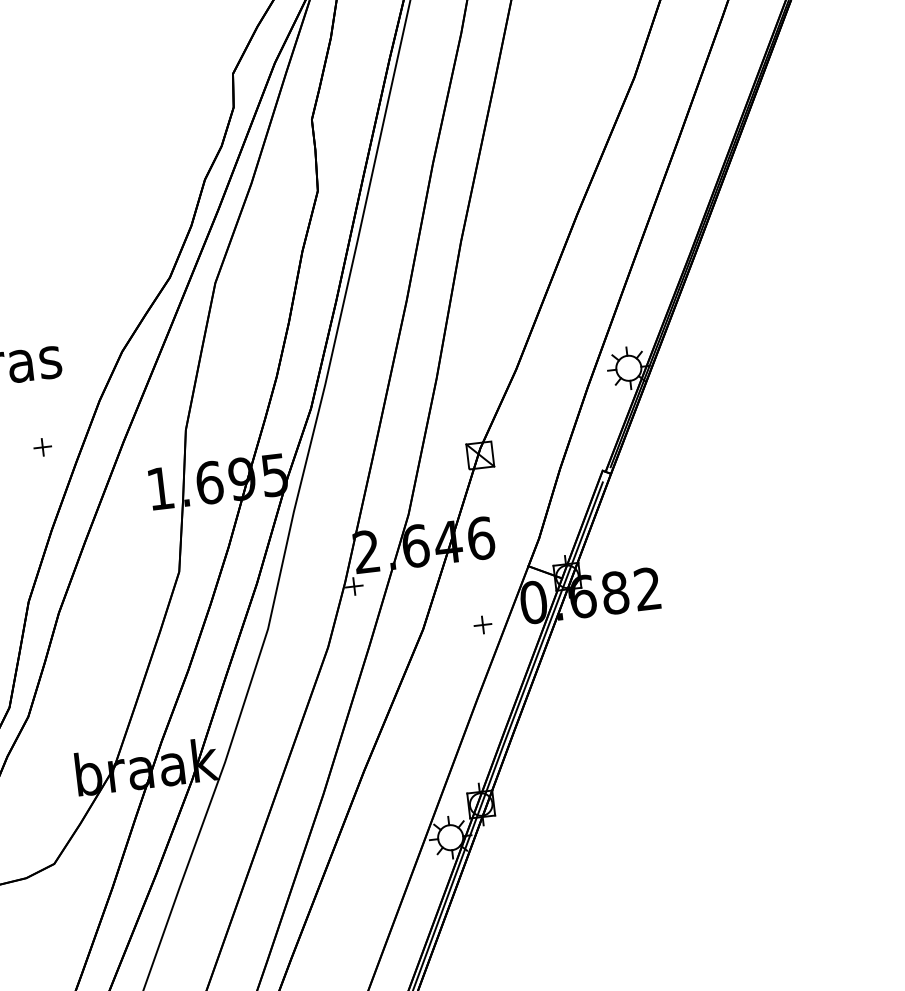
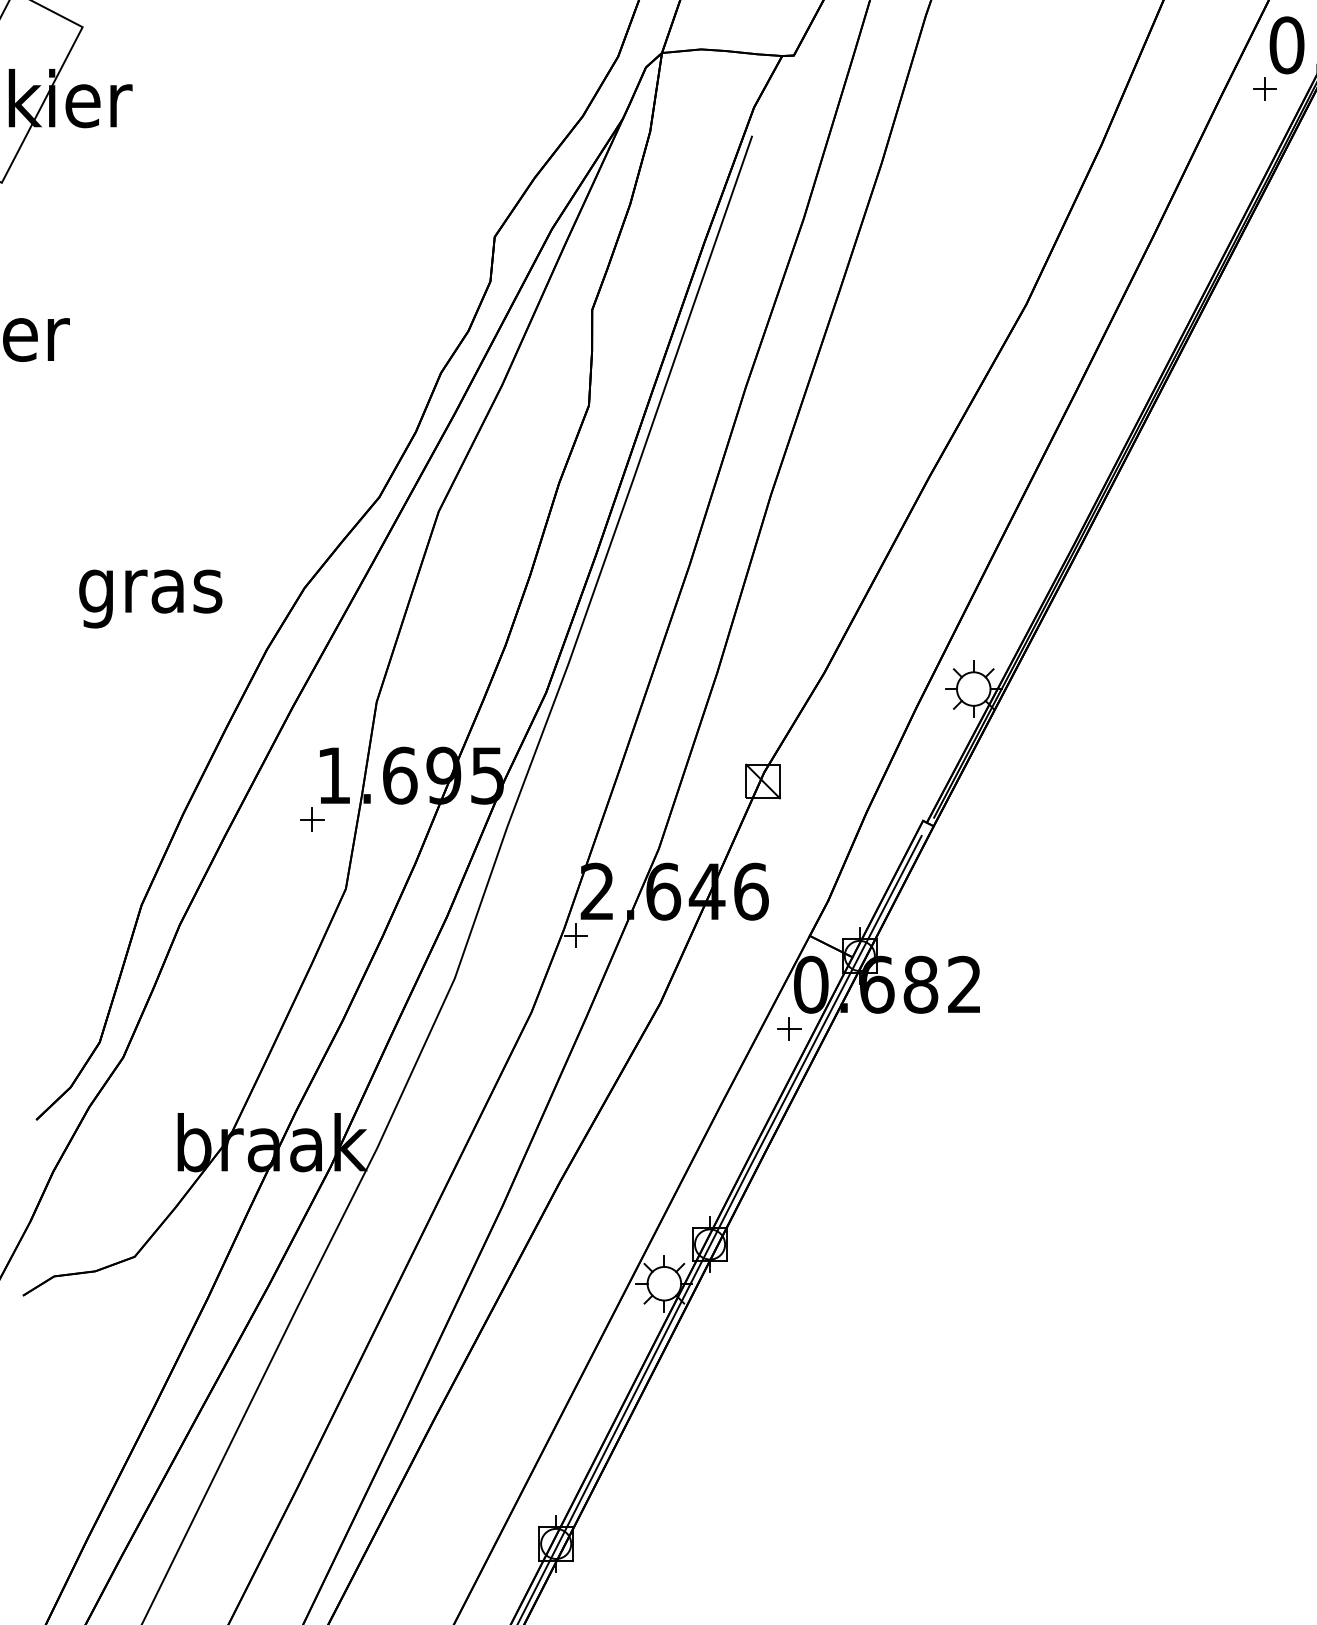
part: (42, 447) -> (312, 819), moved
part: (483, 624) -> (789, 1028), moved

